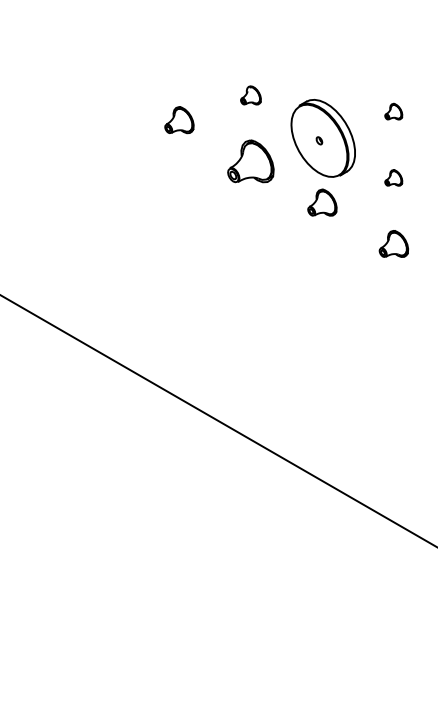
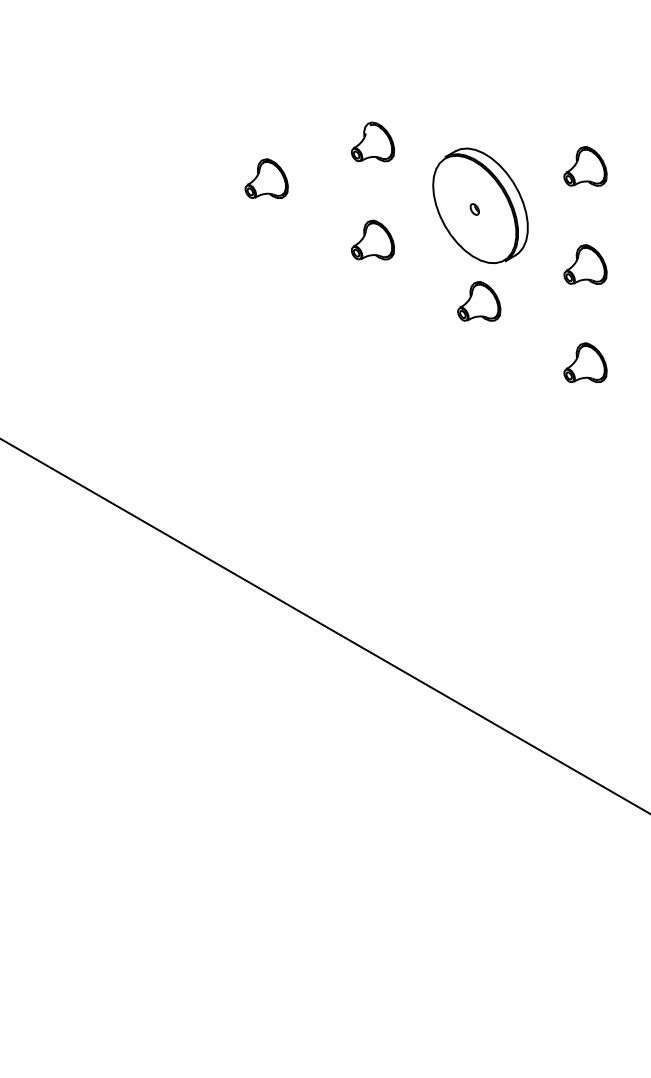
part: (250, 95) -> (372, 142), size x1.43
part: (393, 111) -> (584, 165), size x1.67
part: (250, 161) -> (372, 240), size x0.62
part: (393, 177) -> (584, 263), size x1.67

